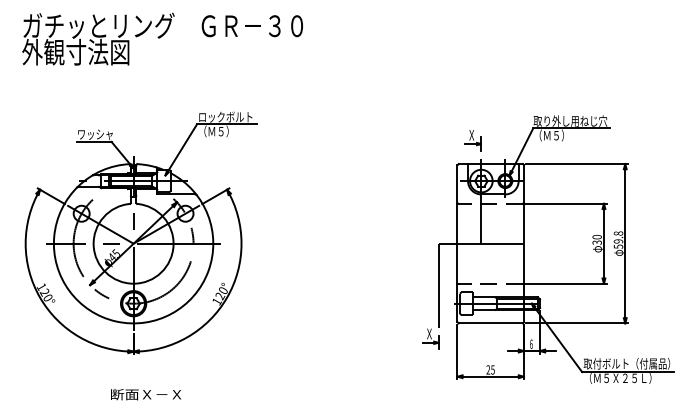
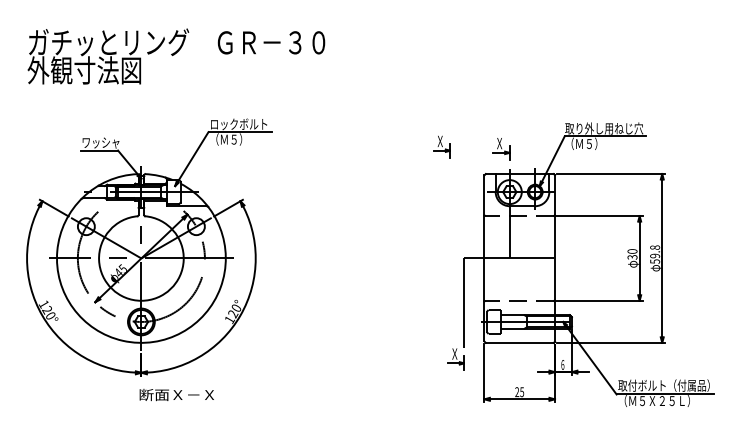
text: (162, 38) -> (176, 55), moved
part: (416, 138) -> (441, 146), added
text: (146, 394) -> (177, 394), moved

